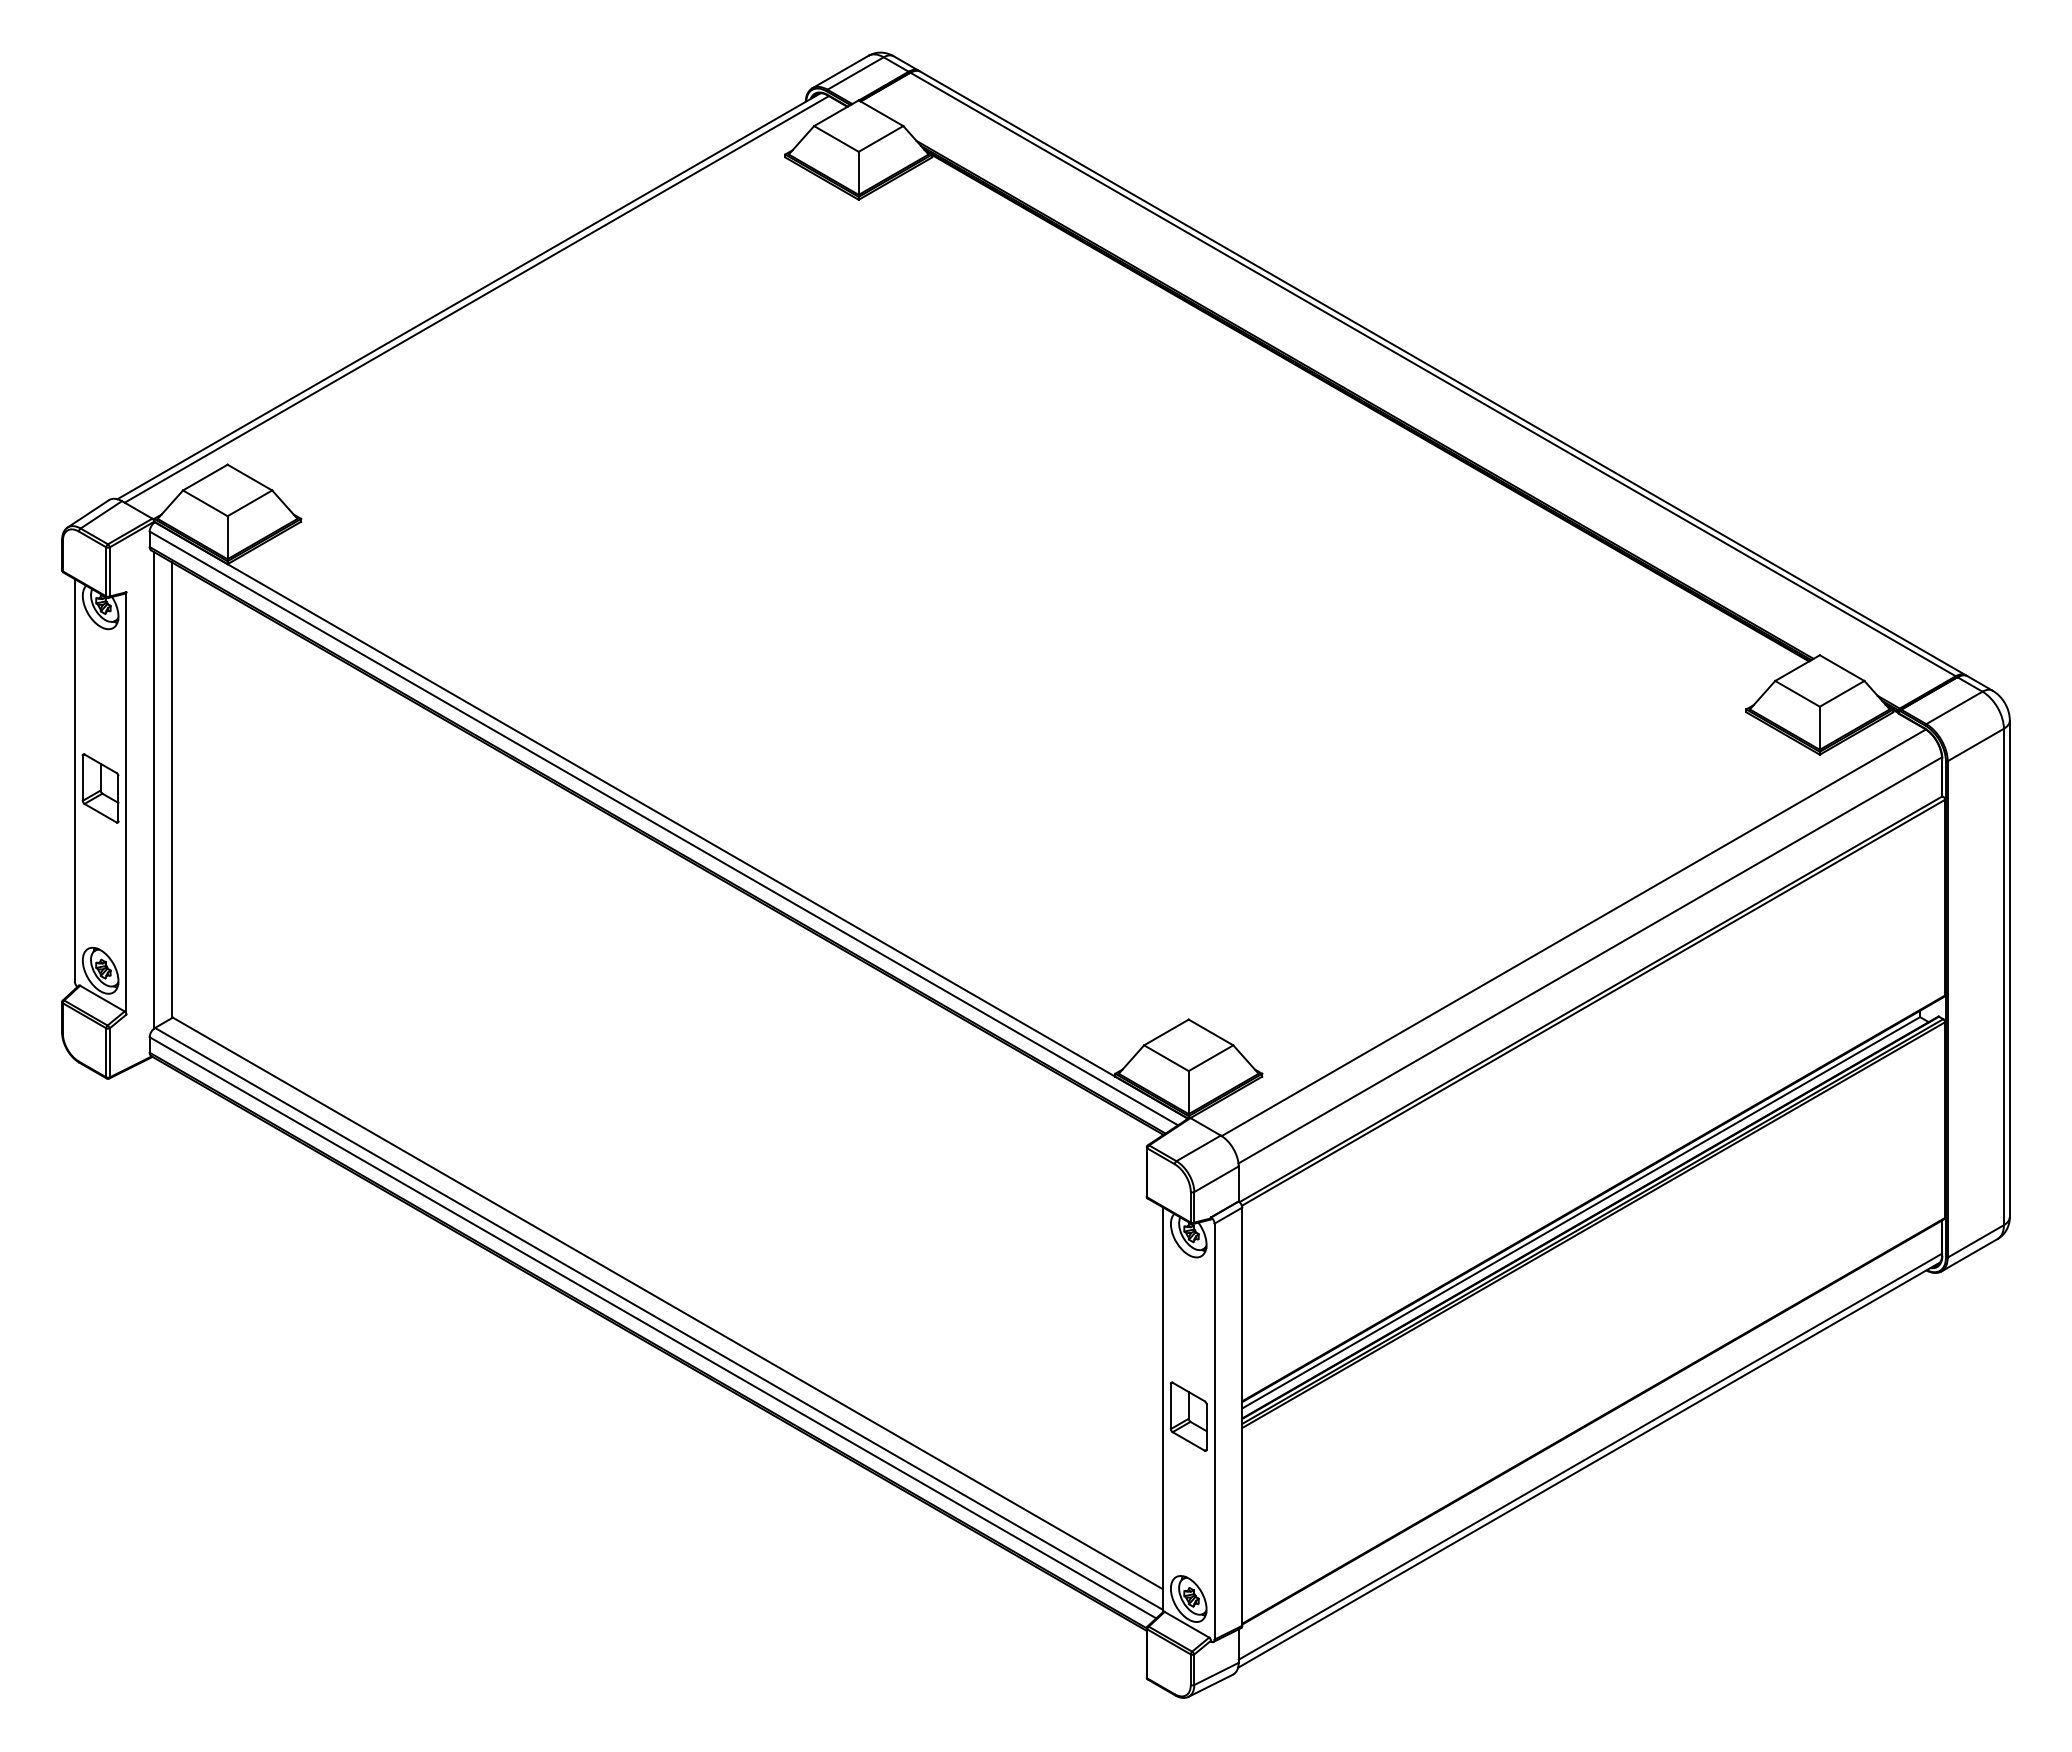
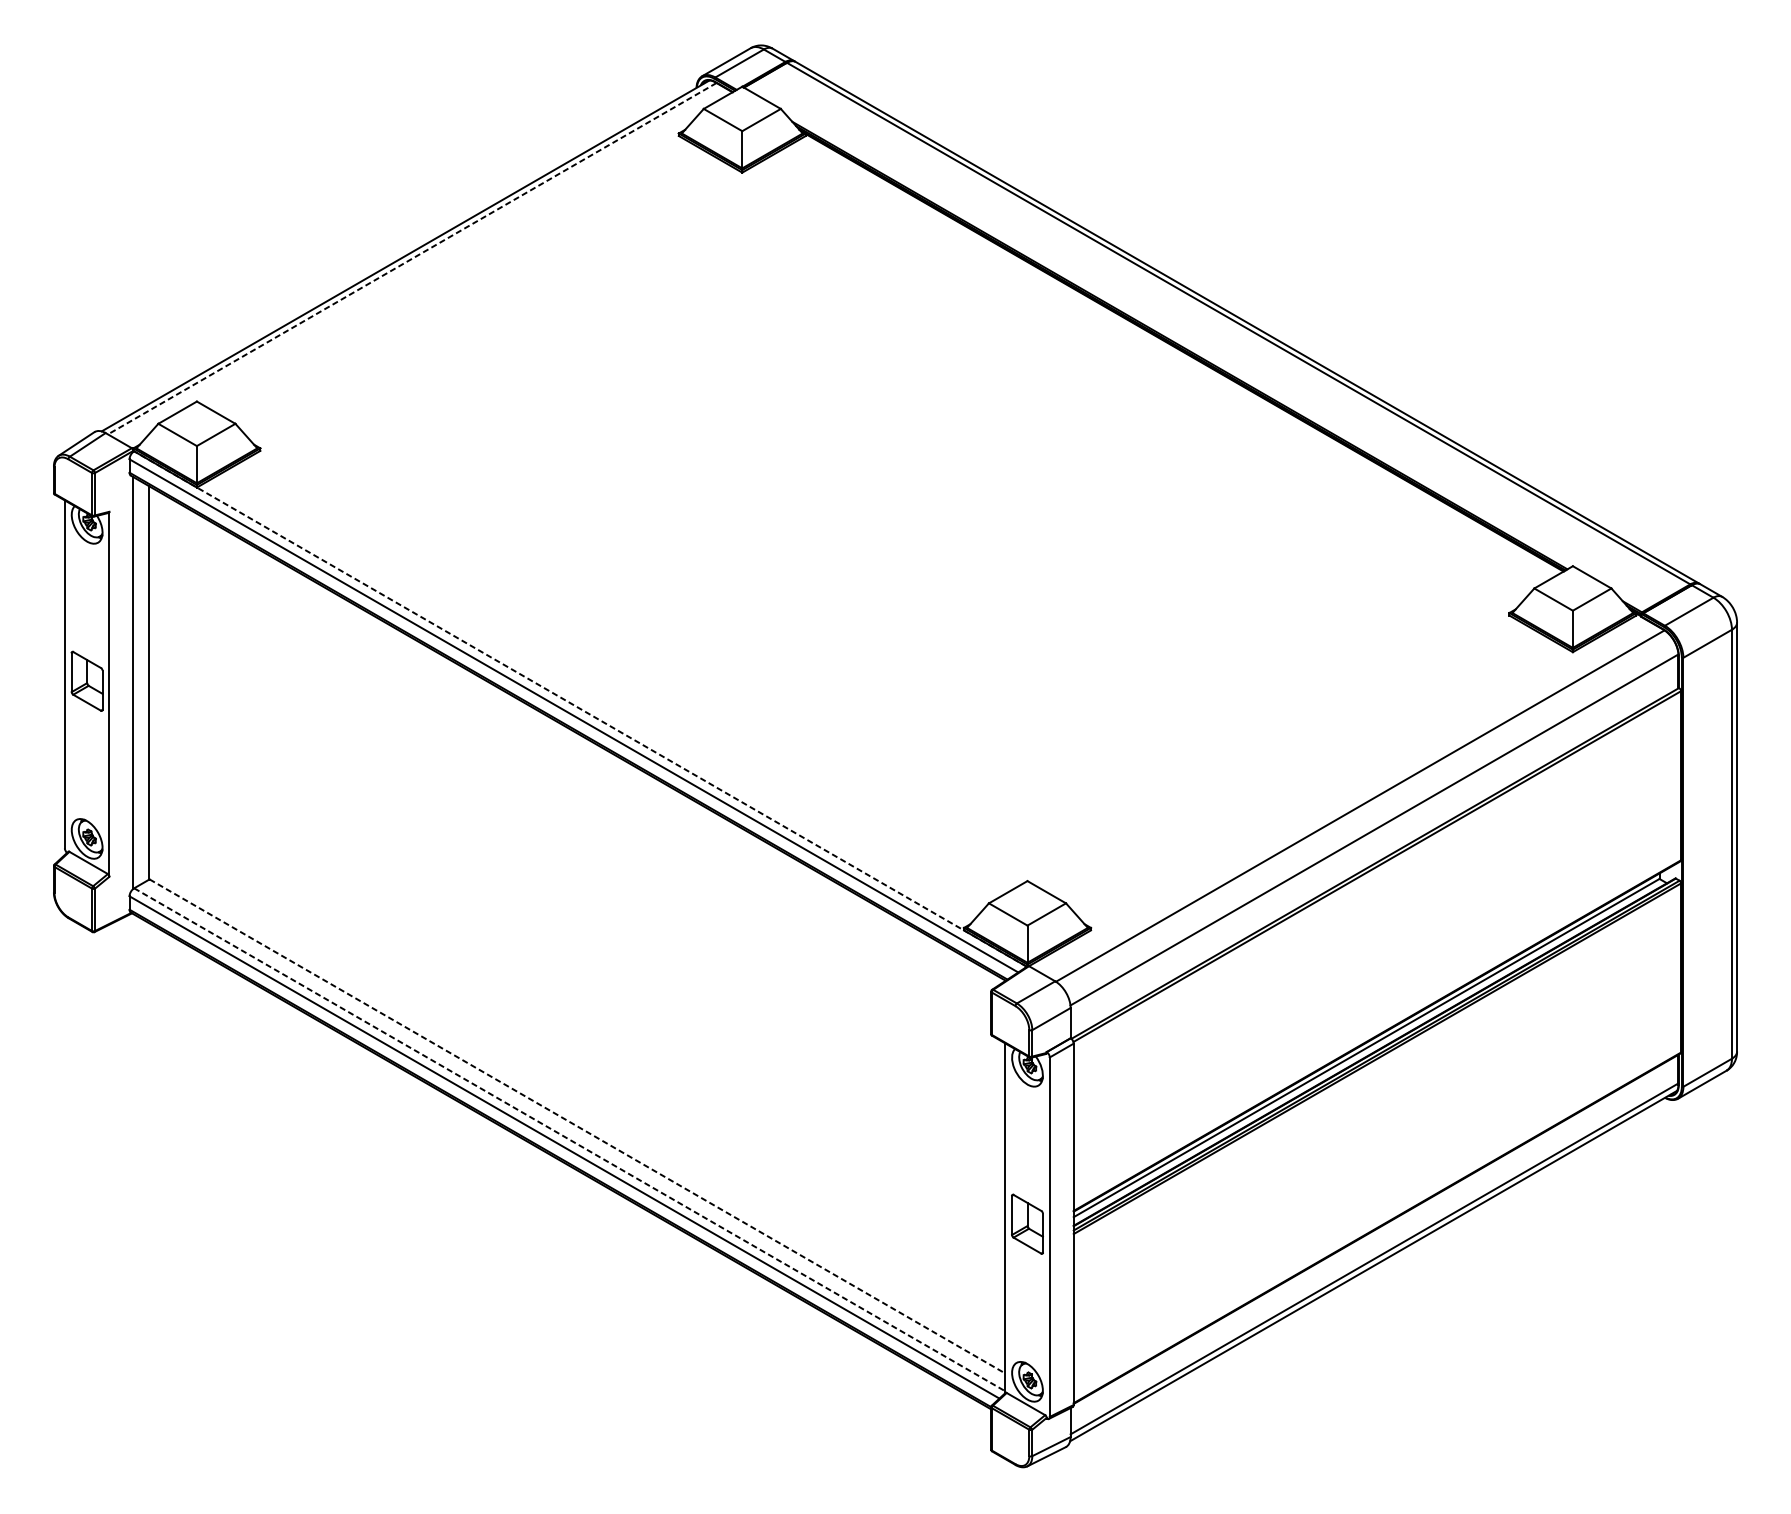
line: (476, 299) -> (411, 258), solid -> dashed
line: (671, 820) -> (580, 709), solid -> dashed
line: (667, 1303) -> (577, 1126), solid -> dashed
line: (658, 1318) -> (569, 1139), solid -> dashed

